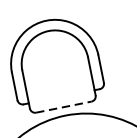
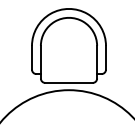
line: (64, 106) -> (69, 82), dashed -> solid

